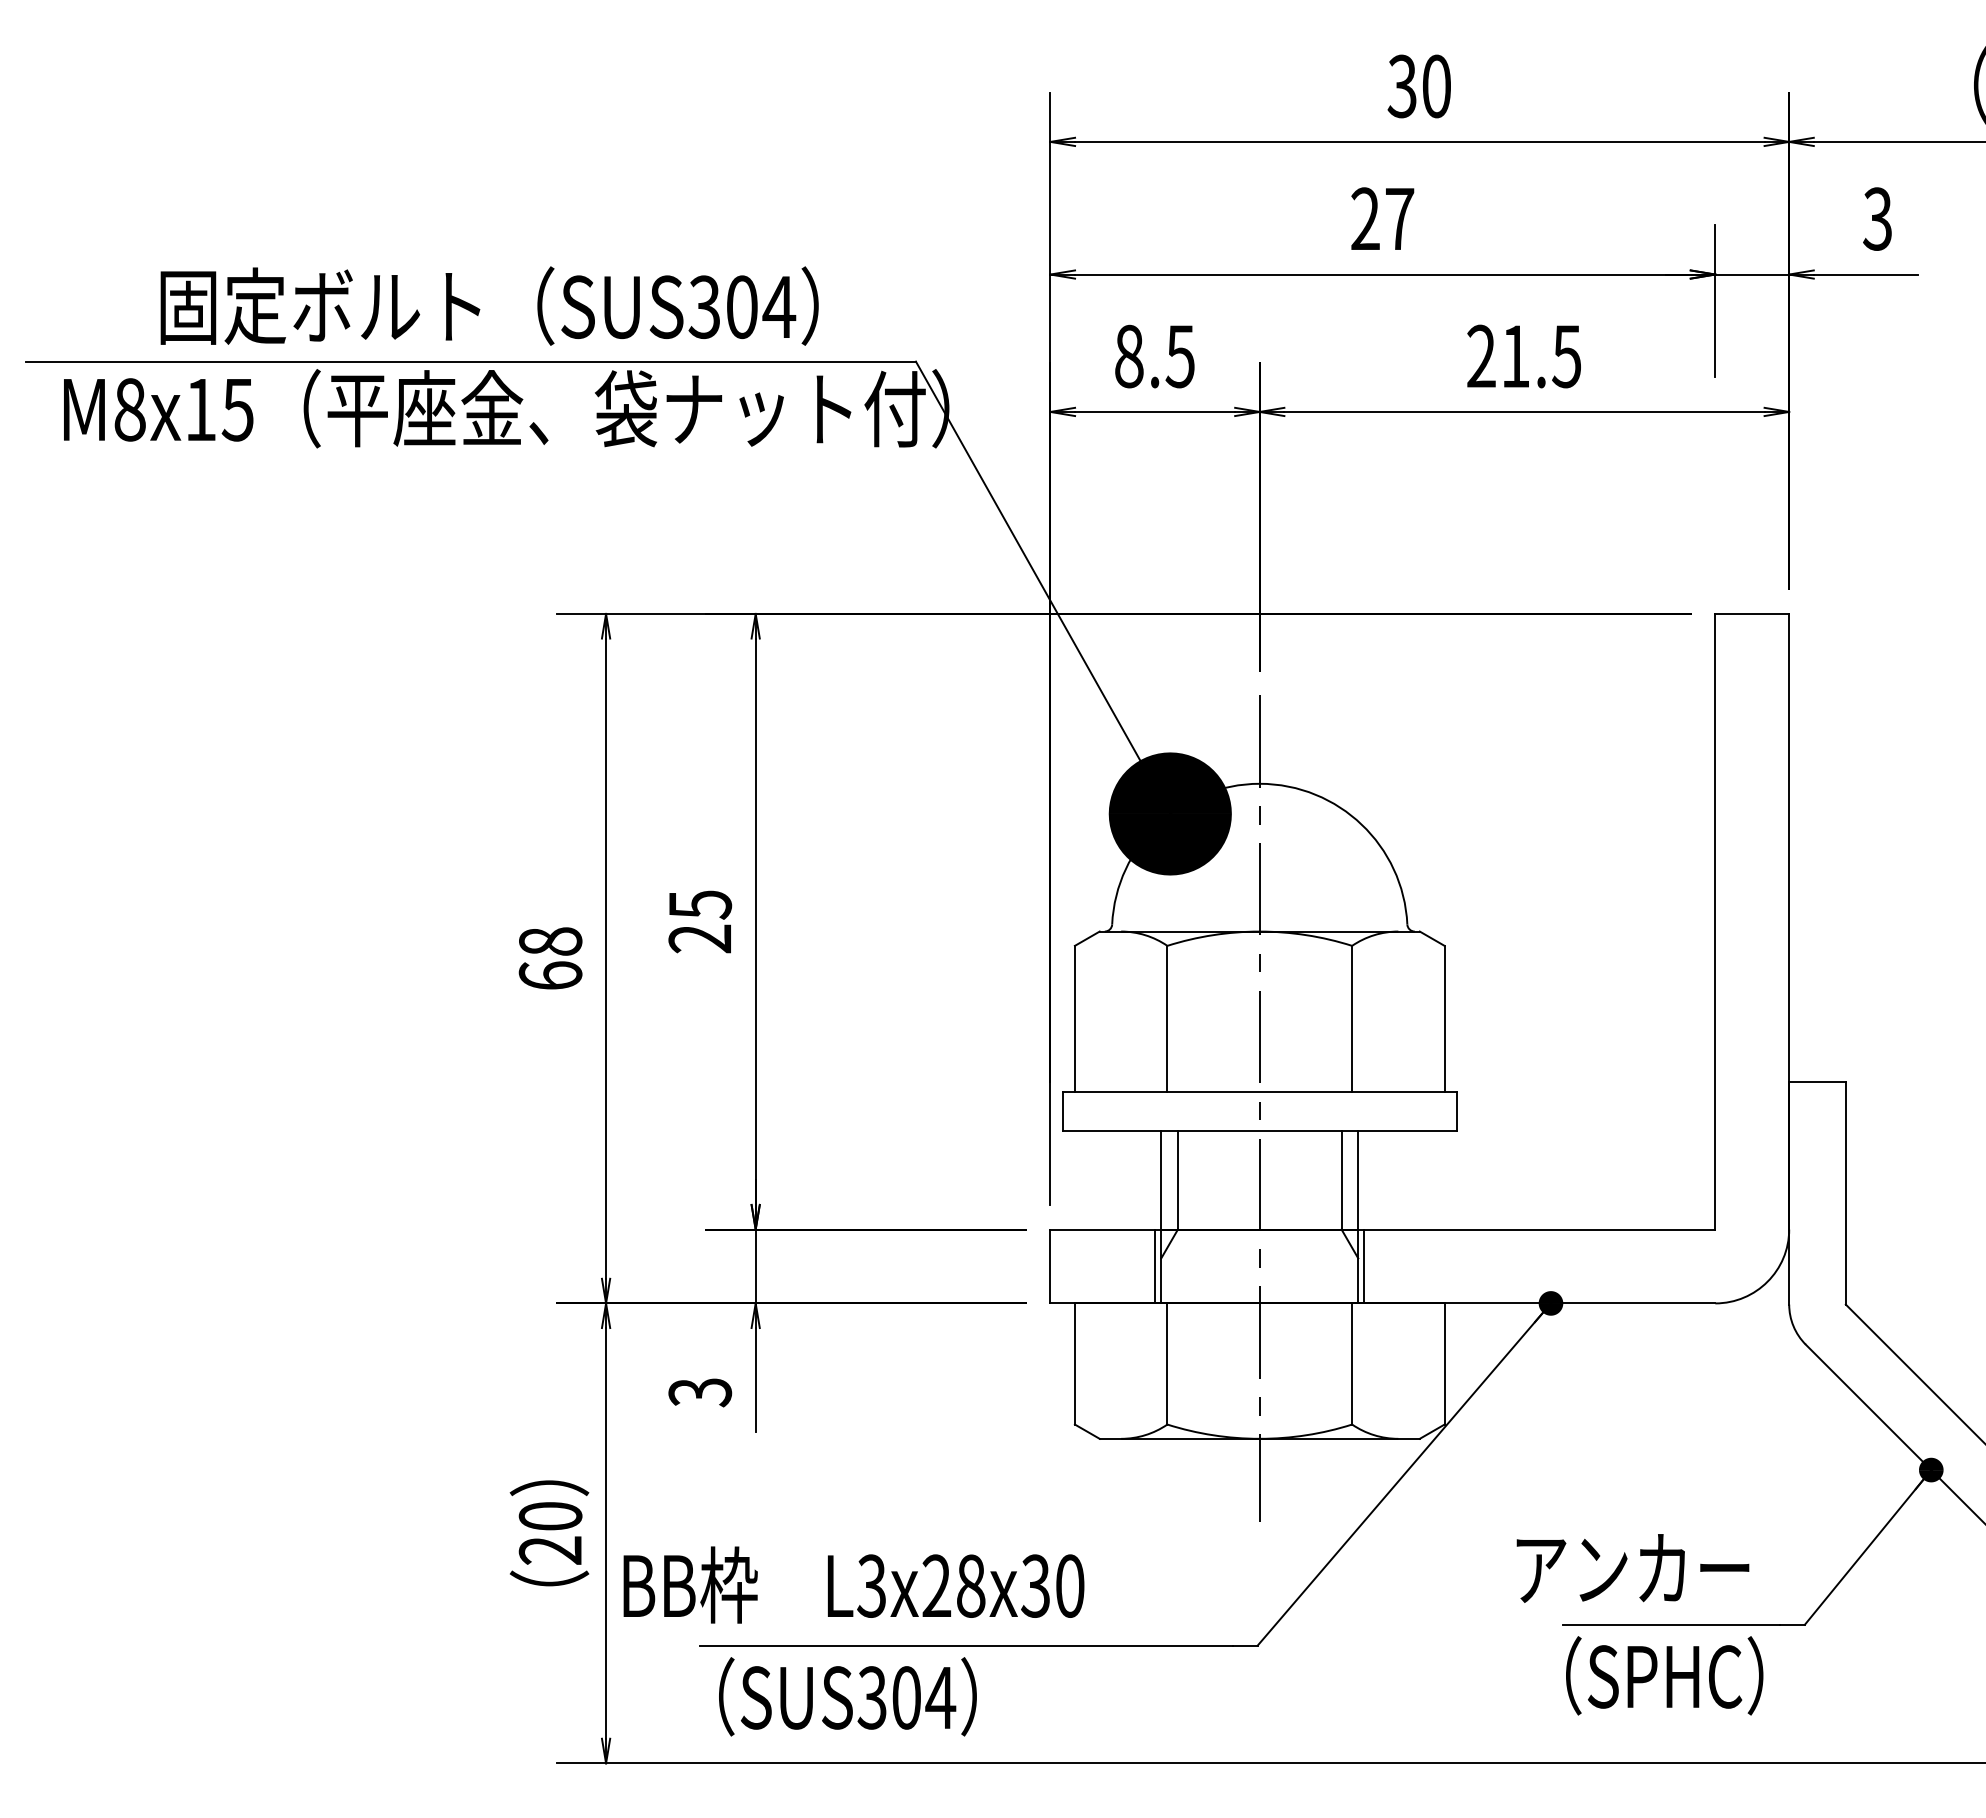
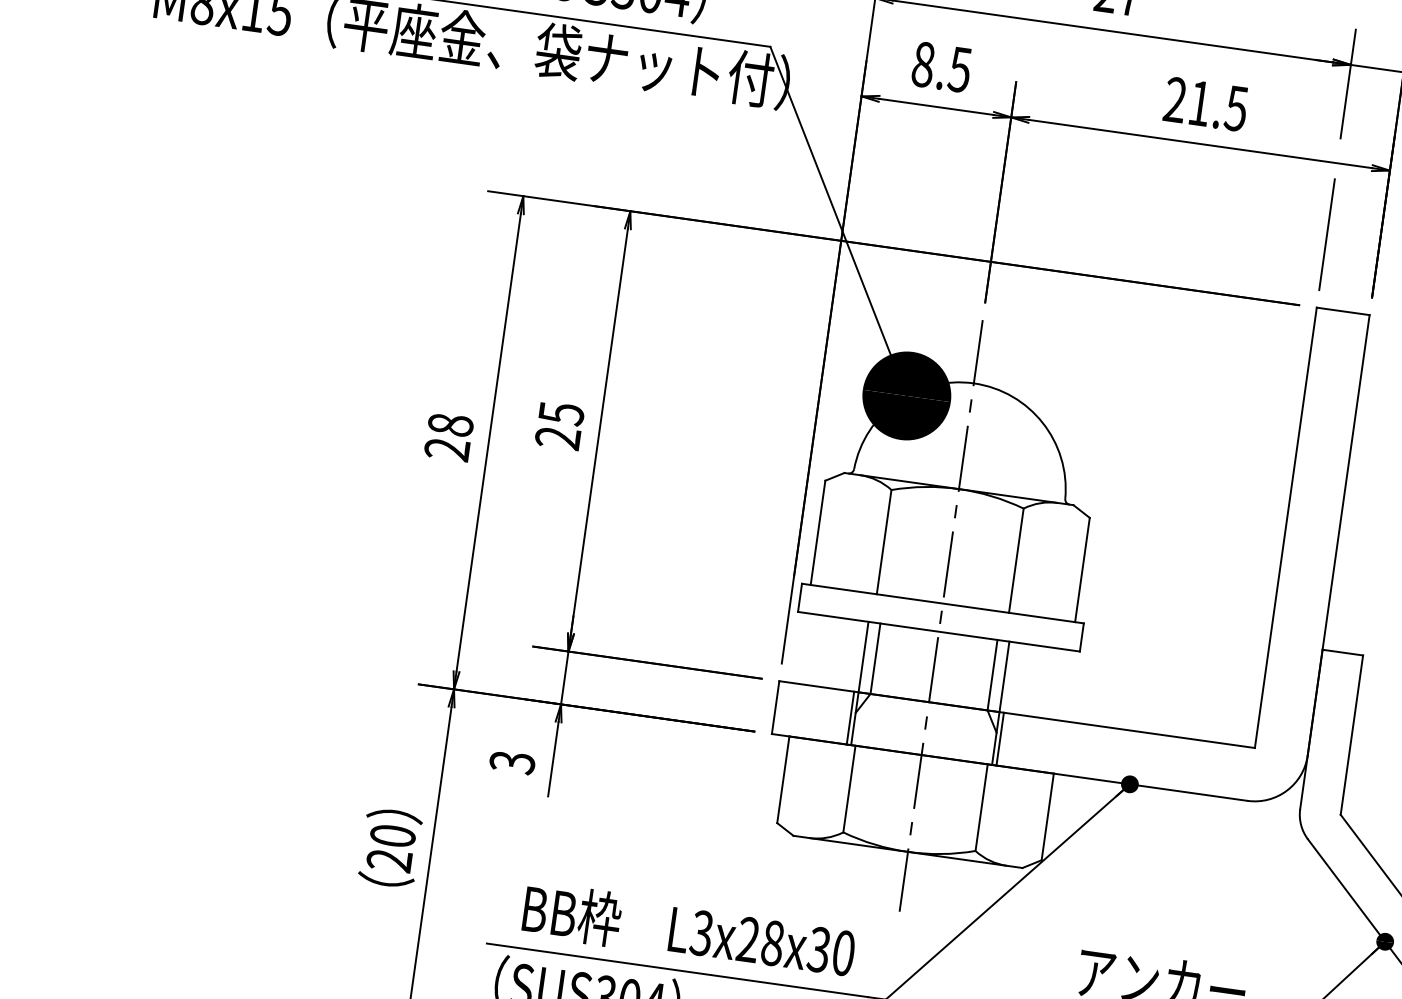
line: (1715, 511) -> (1327, 234), added
text: (550, 975) -> (447, 449), 68 -> 28
text: (853, 1584) -> (688, 930), moved

